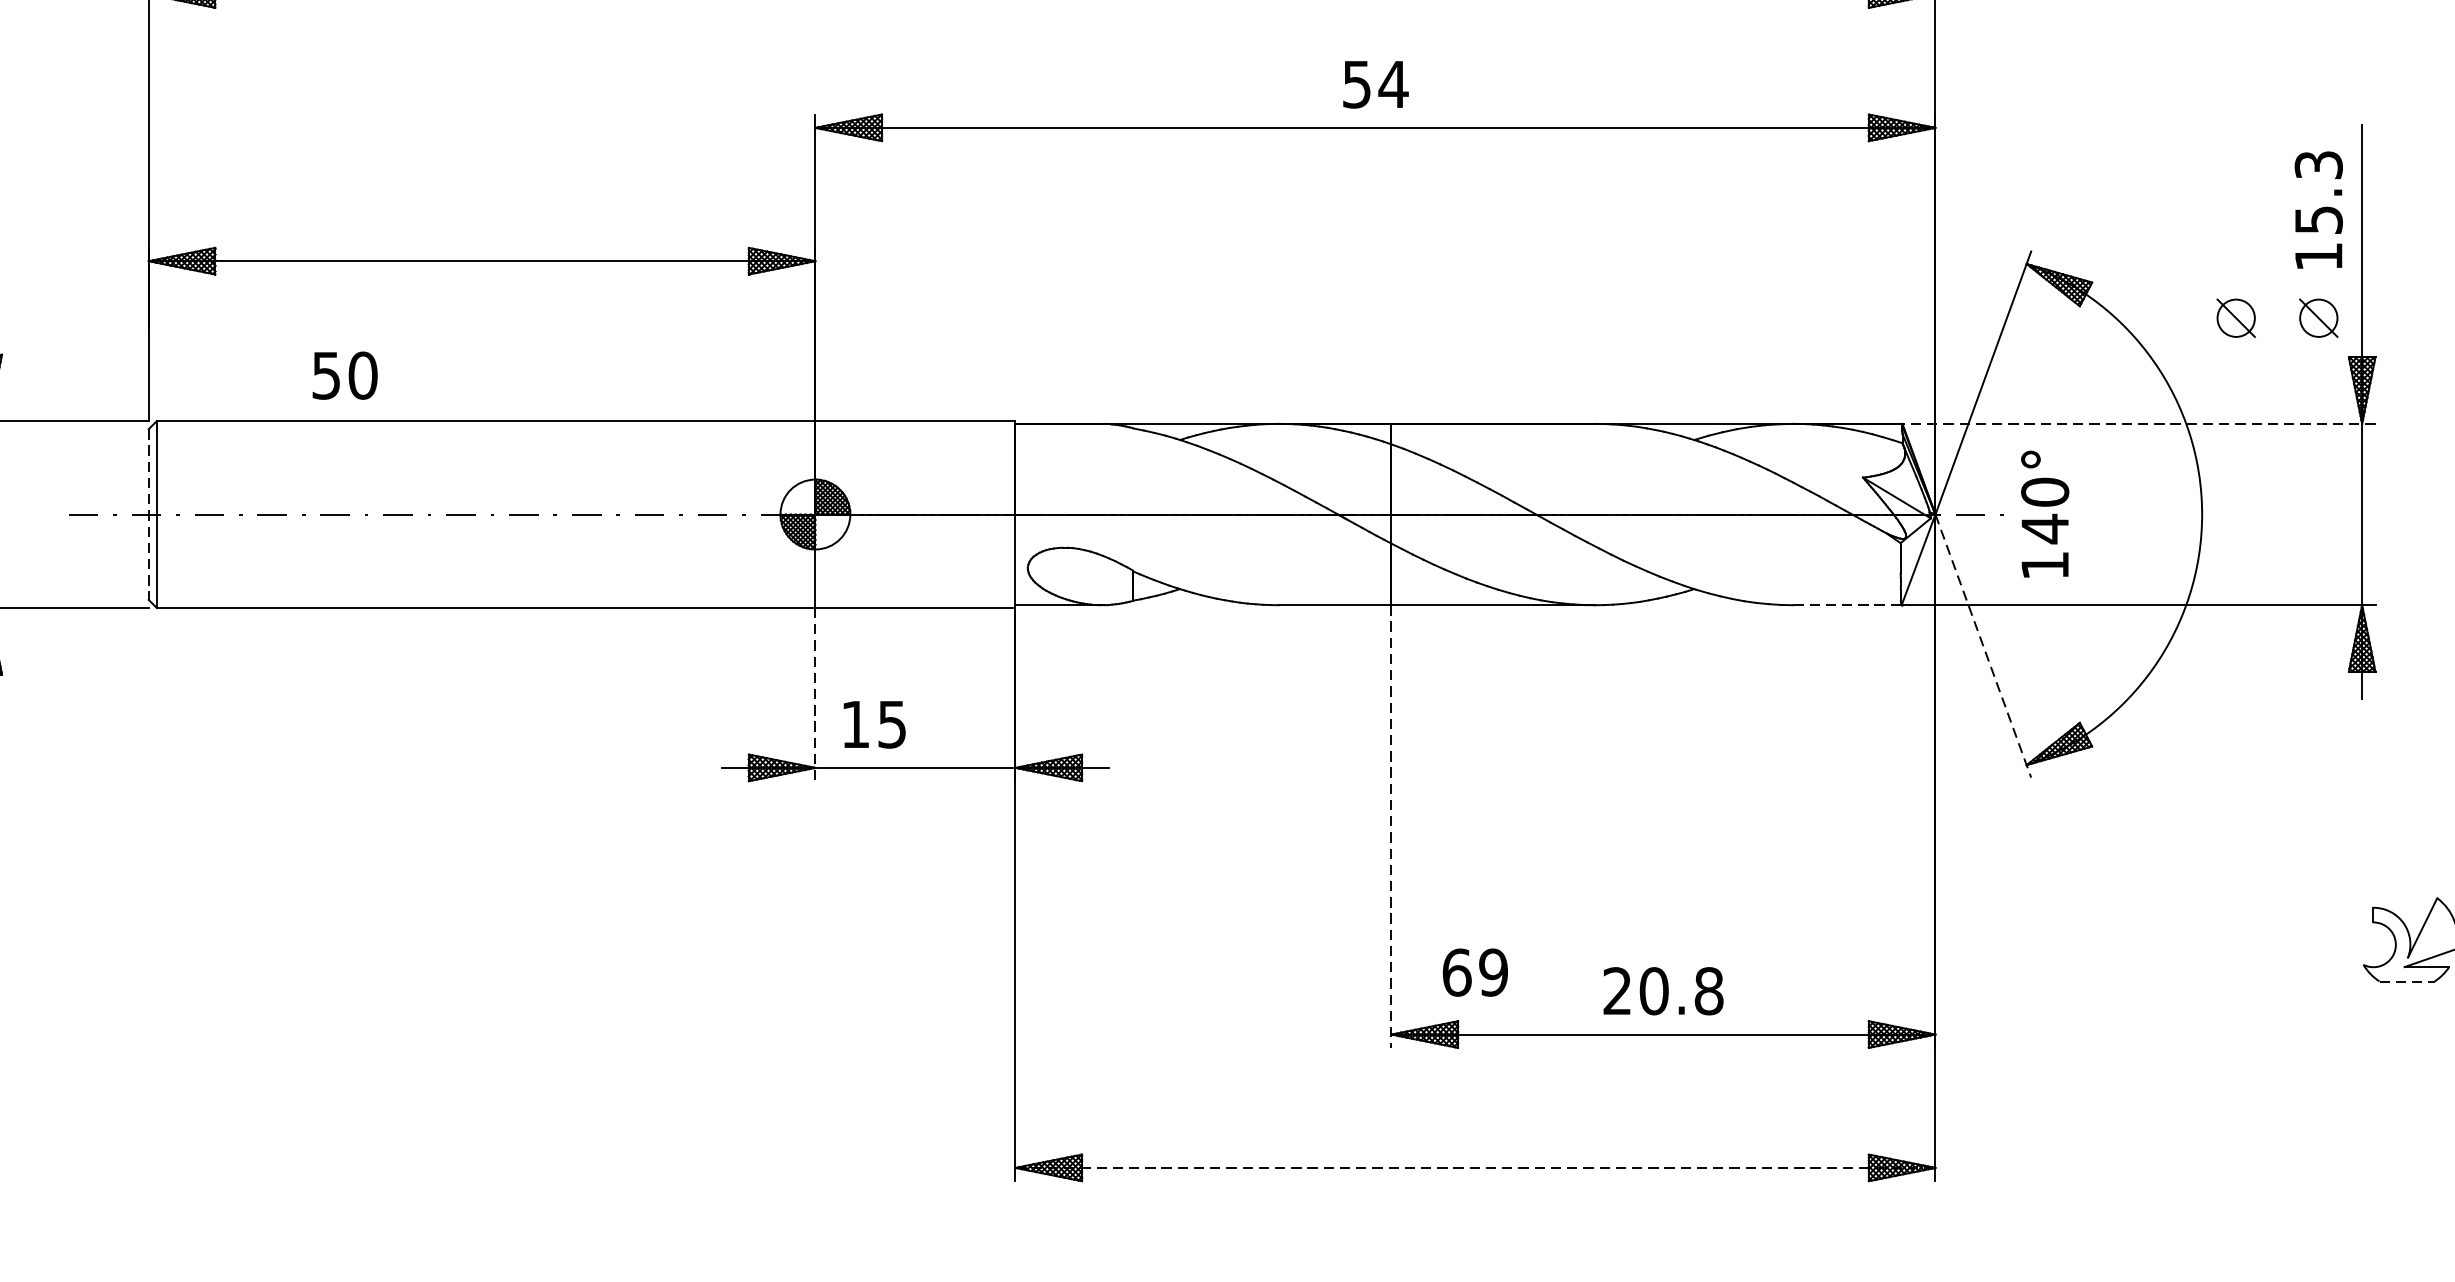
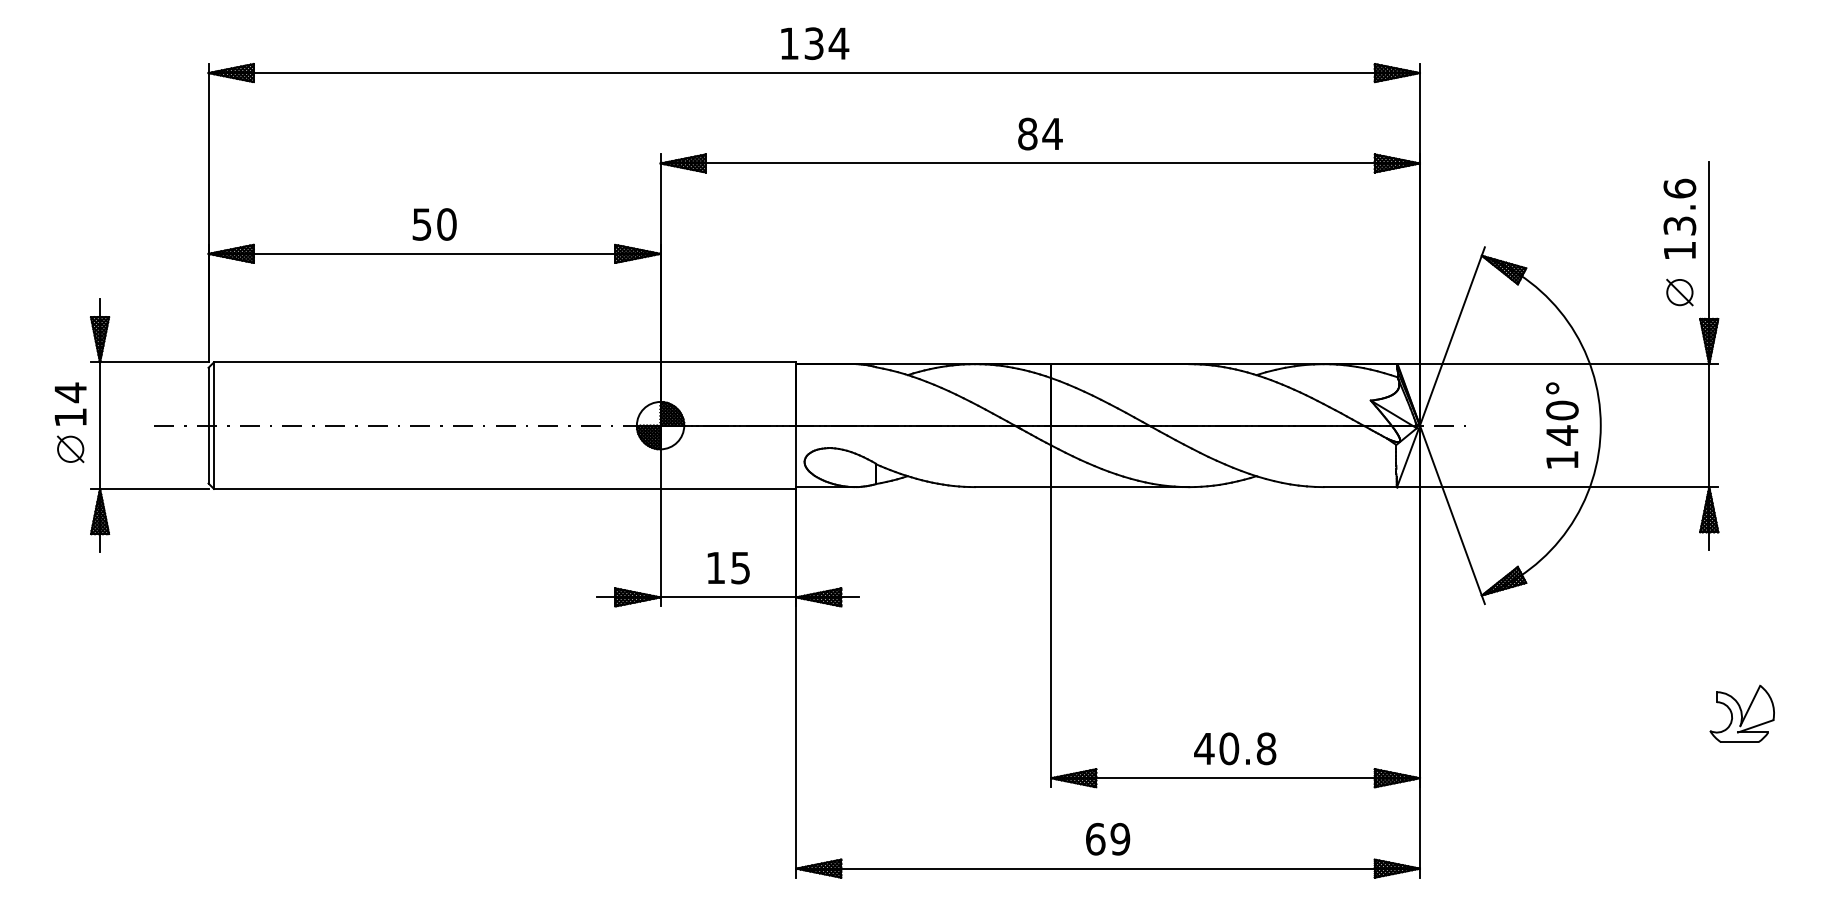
text: (1356, 83) -> (1027, 133), 54 -> 84
text: (2318, 191) -> (1679, 206), 15.3 -> 13.6
part: (2235, 318) -> (1623, 292), removed
text: (344, 375) -> (434, 224), moved
line: (2138, 424) -> (1557, 364), dashed -> solid
line: (148, 514) -> (208, 425), dashed -> solid
text: (2045, 514) -> (1562, 425), moved
line: (1847, 605) -> (1360, 487), dashed -> solid
line: (1983, 645) -> (1452, 514), dashed -> solid
line: (815, 694) -> (660, 547), dashed -> solid
text: (874, 725) -> (728, 568), moved
line: (1391, 826) -> (1051, 637), dashed -> solid
text: (1476, 973) -> (1108, 839), moved
line: (2406, 981) -> (1739, 742), dashed -> solid
text: (1617, 990) -> (1204, 748), 20.8 -> 40.8
line: (1476, 1167) -> (1108, 868), dashed -> solid

